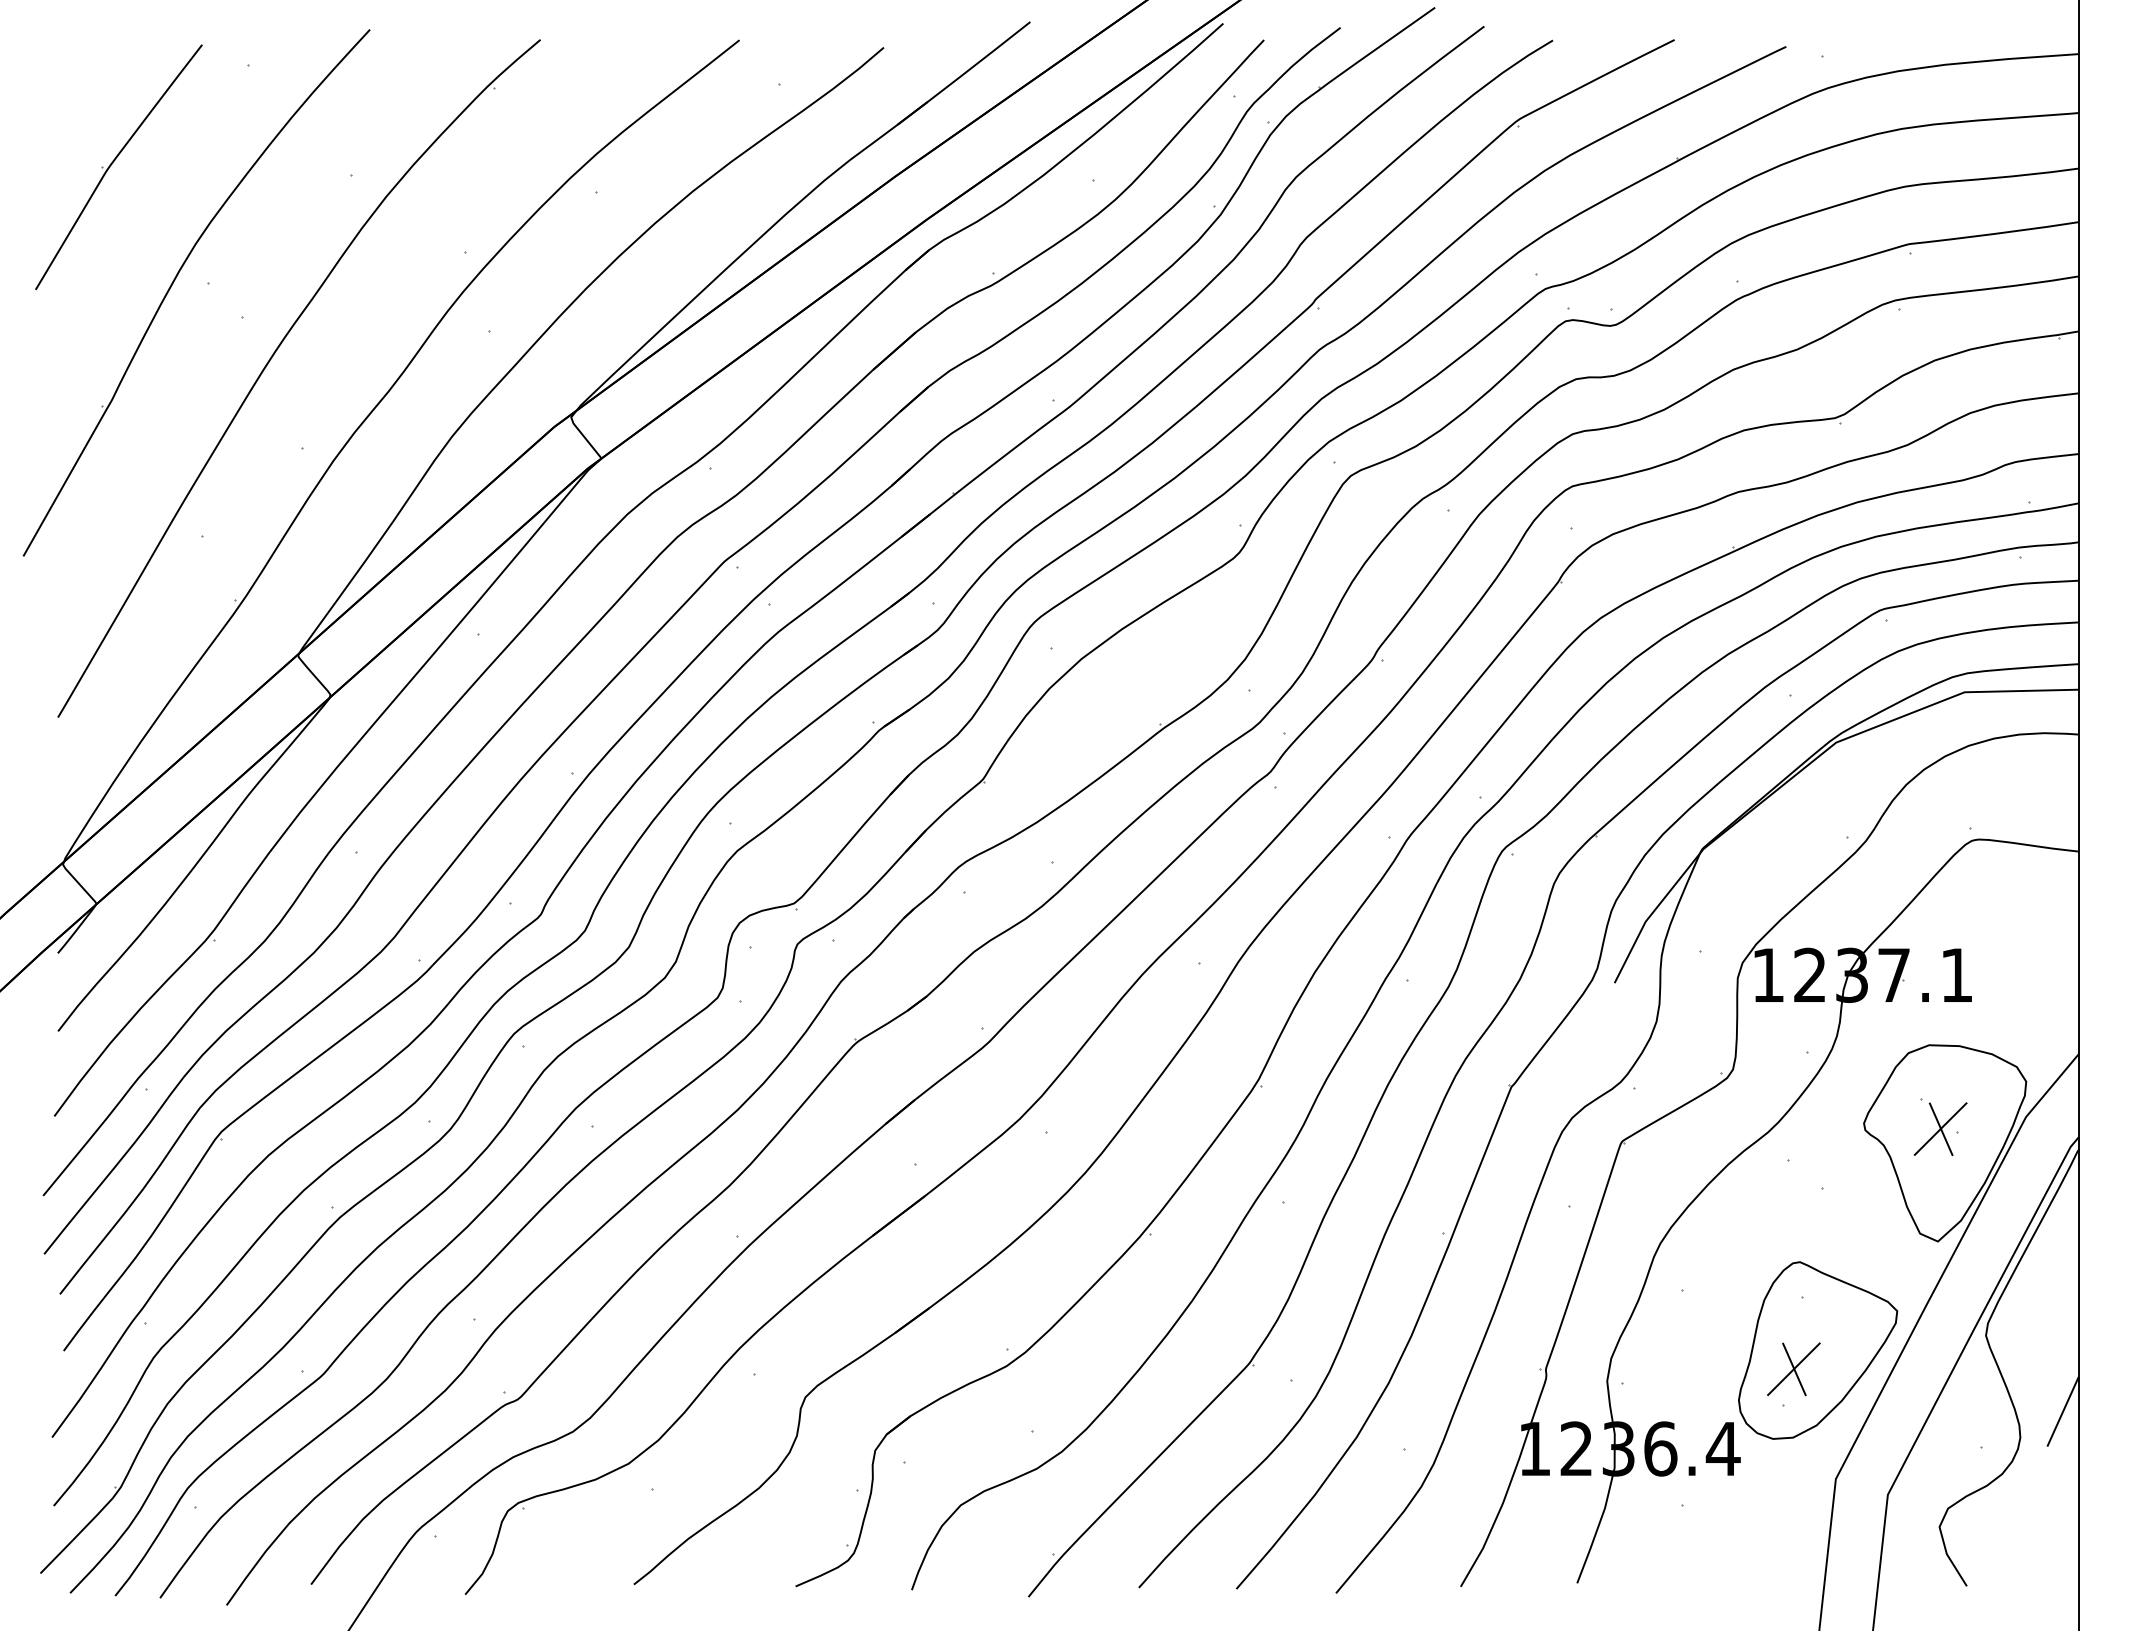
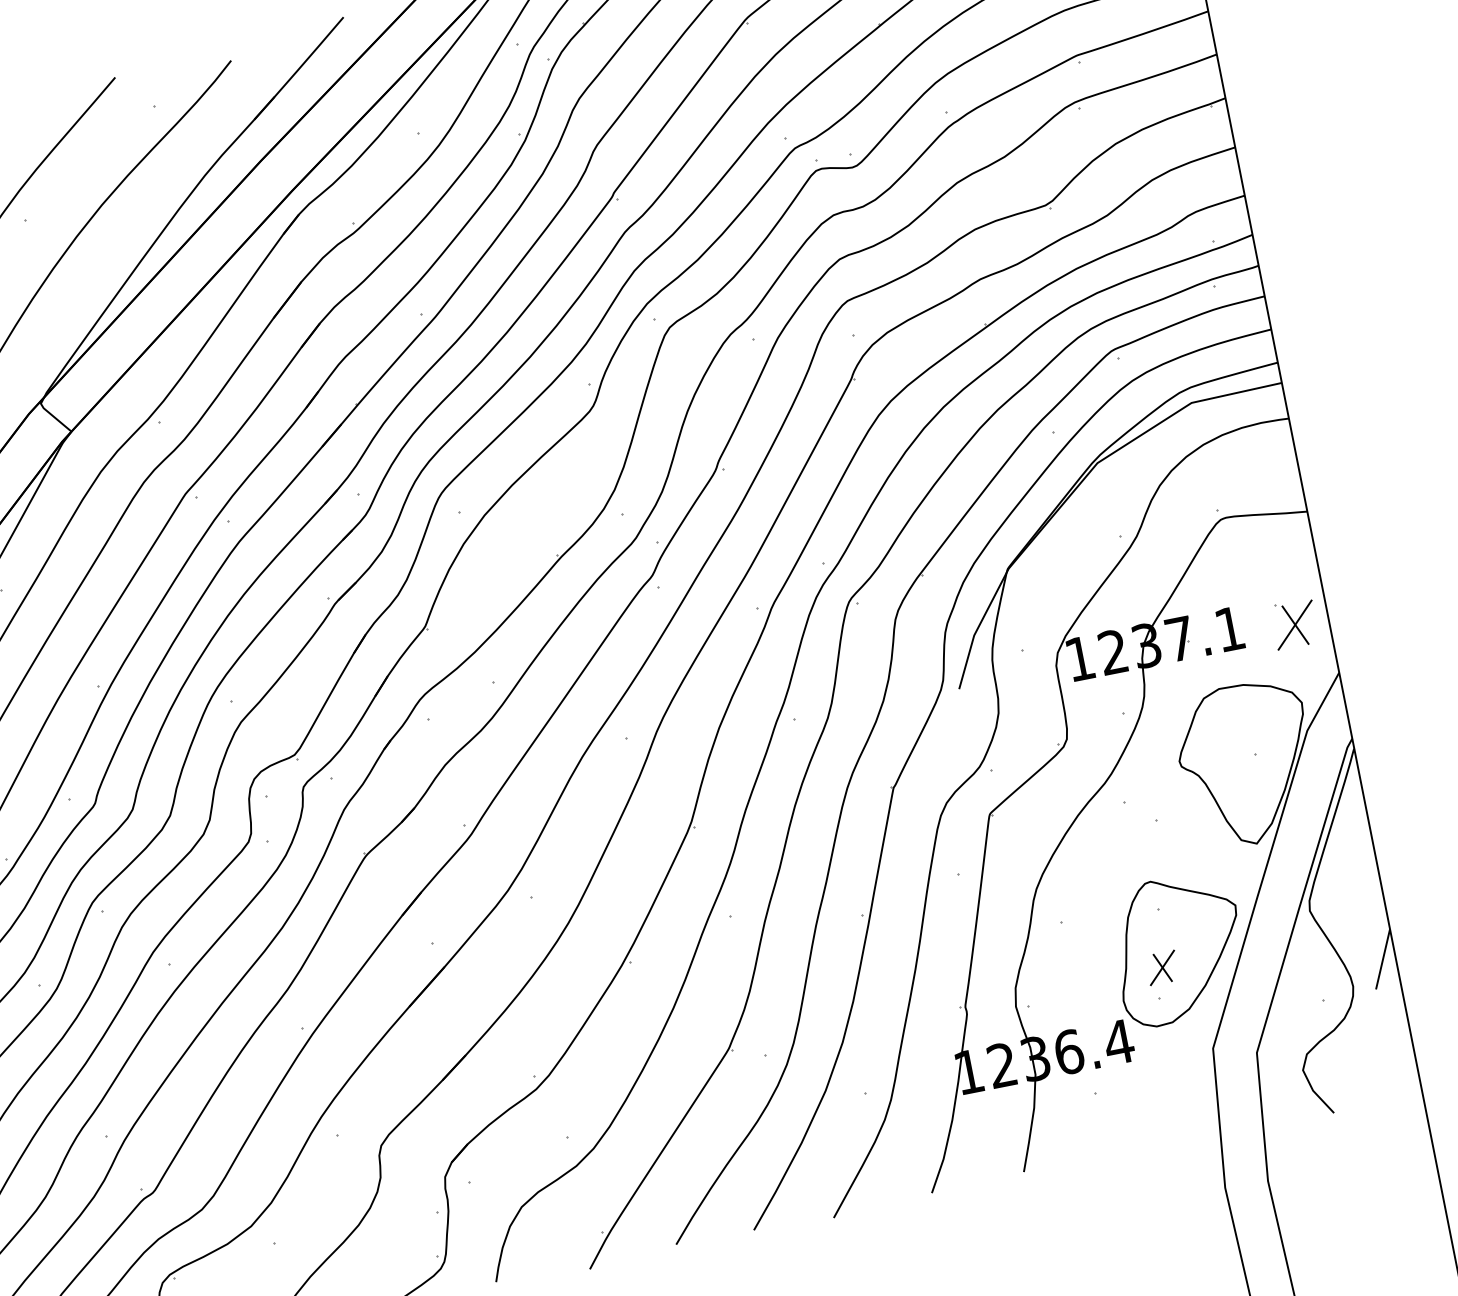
part: (1940, 1126) -> (1294, 623), moved
part: (1793, 1369) -> (1162, 968), size x0.7

